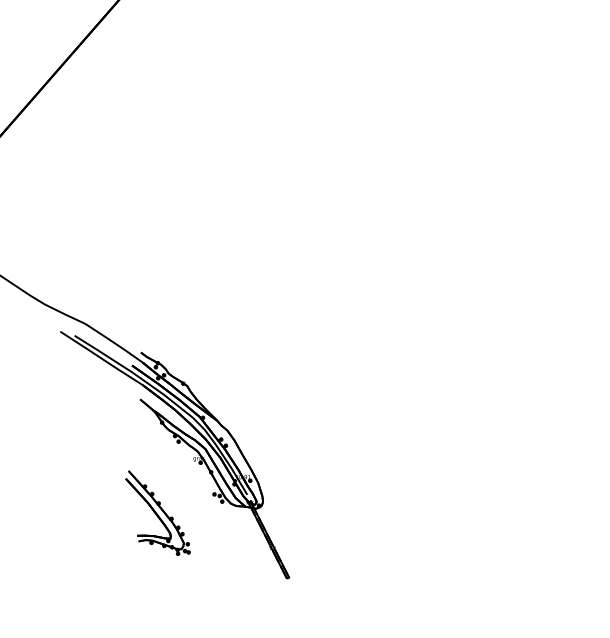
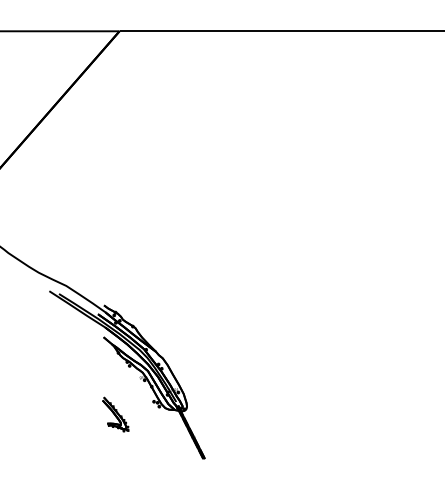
part: (157, 513) -> (115, 414), size x0.6

